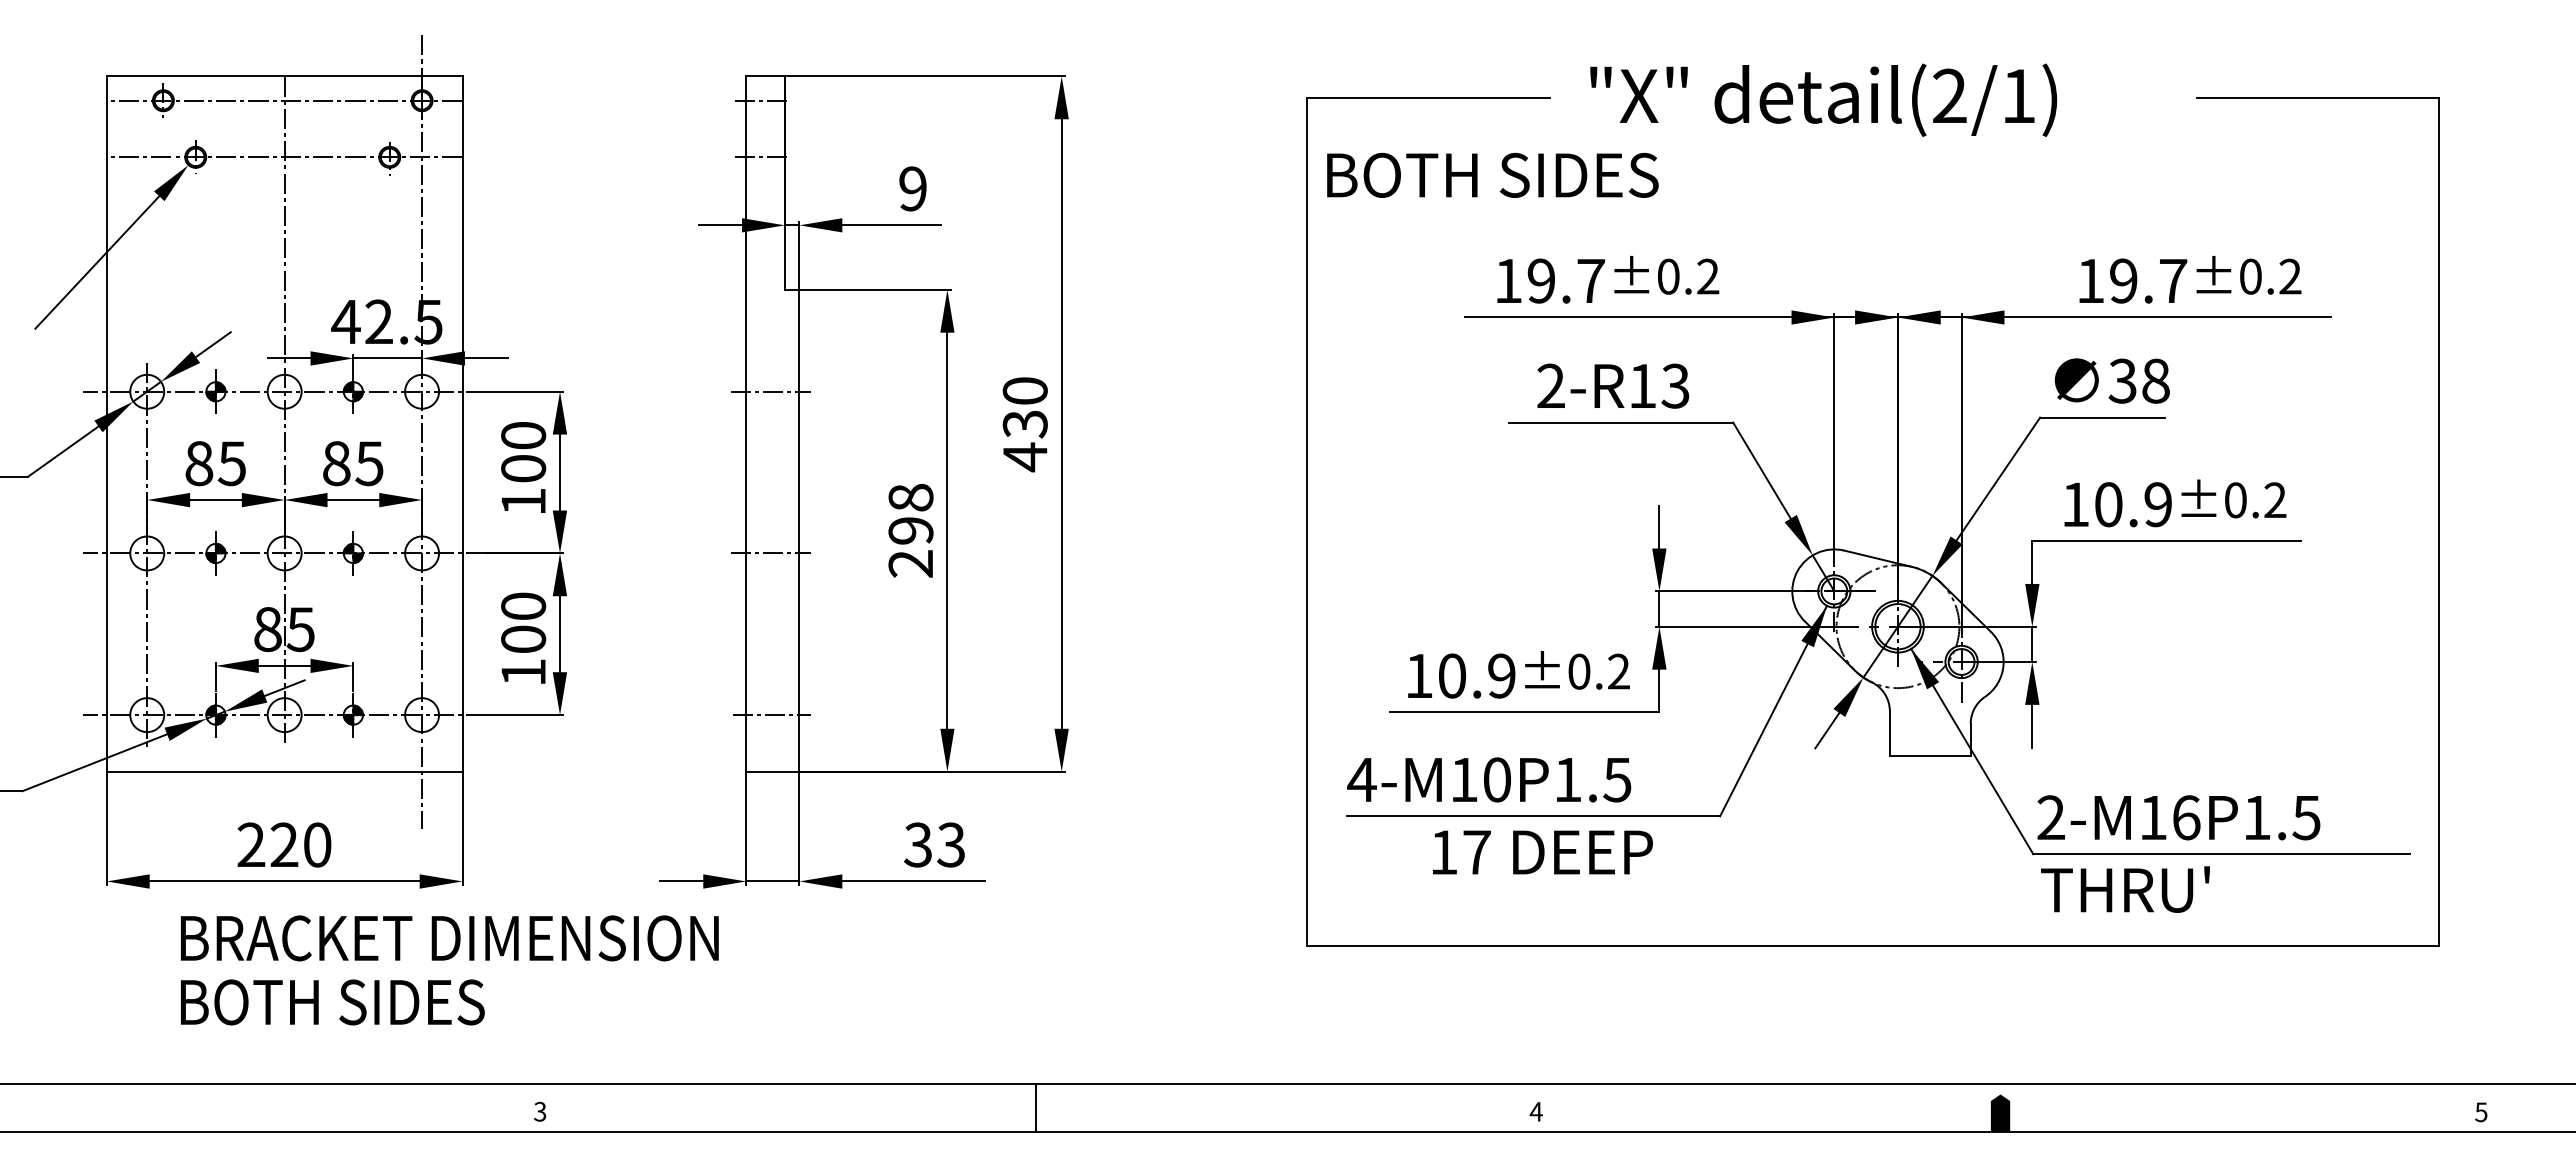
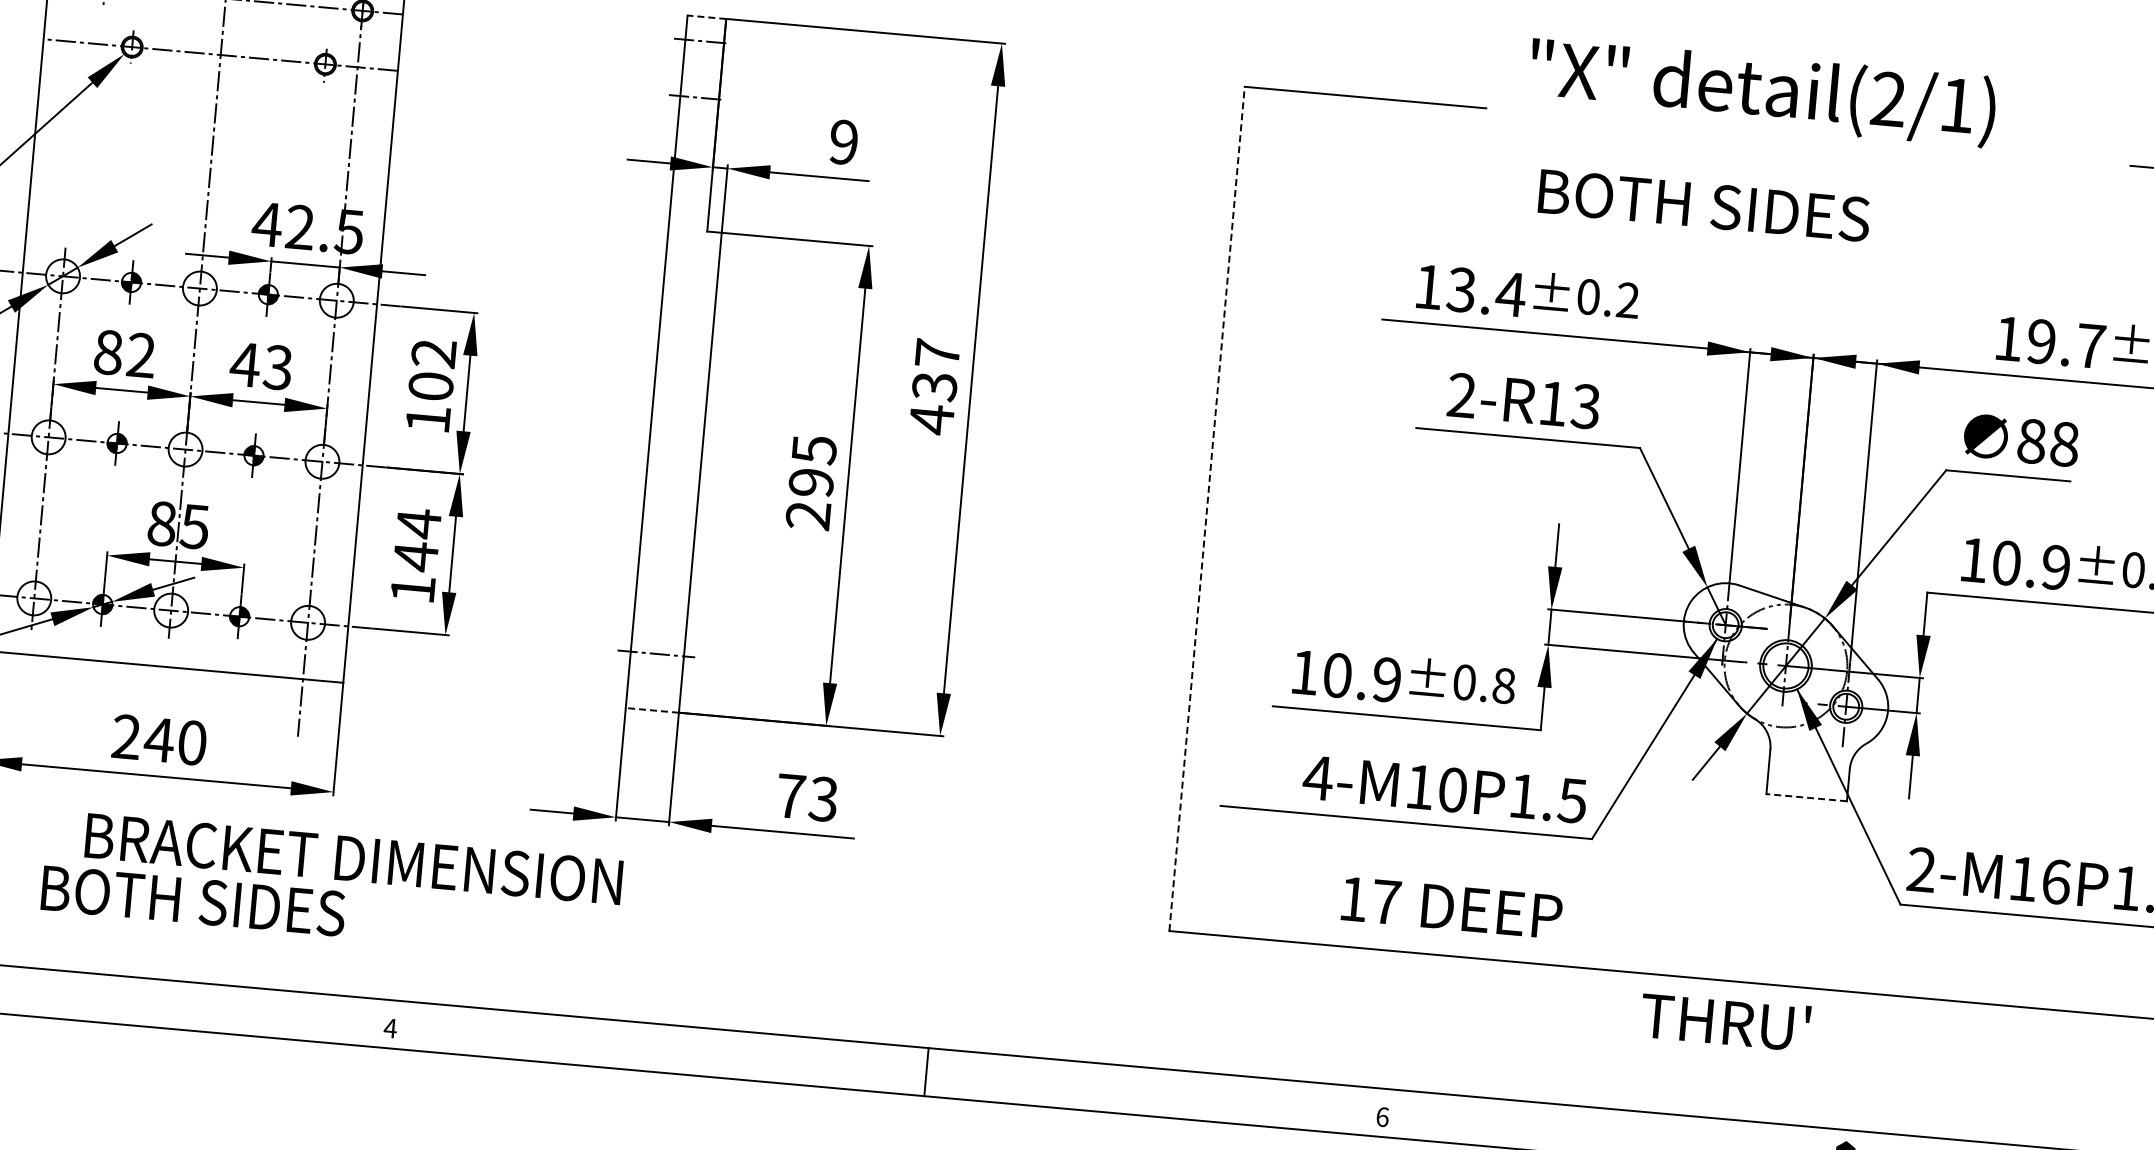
line: (765, 76) -> (706, 17), solid -> dashed
text: (1823, 99) -> (1762, 91), moved
text: (1492, 174) -> (1704, 204), moved
text: (1566, 280) -> (1486, 291), 19.7 -> 13.4
text: (2122, 380) -> (2031, 440), 38 -> 88
text: (1024, 390) -> (936, 353), 430 -> 437
line: (770, 391) -> (683, 331), removed
text: (523, 435) -> (433, 353), 100 -> 102
text: (231, 463) -> (140, 355), 85 -> 82
text: (352, 463) -> (261, 366), 85 -> 43
text: (910, 498) -> (813, 450), 298 -> 295
line: (1307, 521) -> (1207, 508), solid -> dashed
line: (770, 553) -> (669, 492), removed
text: (523, 622) -> (417, 539), 100 -> 144
text: (1619, 671) -> (1504, 685), ±0.2 -> ±0.8
line: (1929, 756) -> (1805, 798), solid -> dashed
line: (772, 771) -> (652, 710), solid -> dashed
text: (1489, 779) -> (1445, 788), moved
text: (284, 844) -> (159, 739), 220 -> 240
text: (918, 844) -> (791, 795), 33 -> 73
text: (1542, 852) -> (1451, 908), moved
text: (2125, 889) -> (1725, 1021), moved
text: (449, 938) -> (353, 859), moved
line: (1035, 1107) -> (926, 1071), moved
text: (539, 1111) -> (389, 1028), 3 -> 4
text: (1535, 1111) -> (1381, 1116), 4 -> 6

